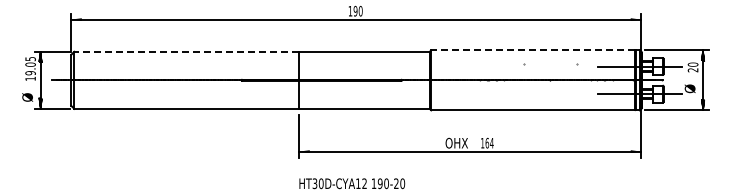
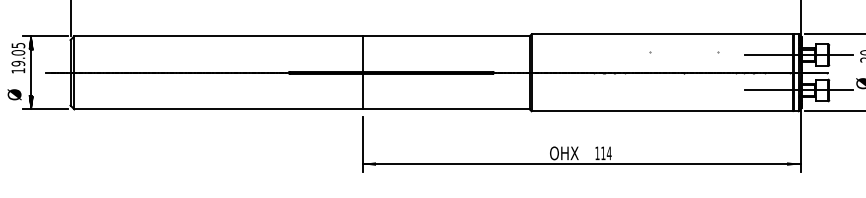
line: (533, 50) -> (662, 34), dashed -> solid
line: (186, 51) -> (218, 35), dashed -> solid
text: (487, 142) -> (603, 152), 164 -> 114

